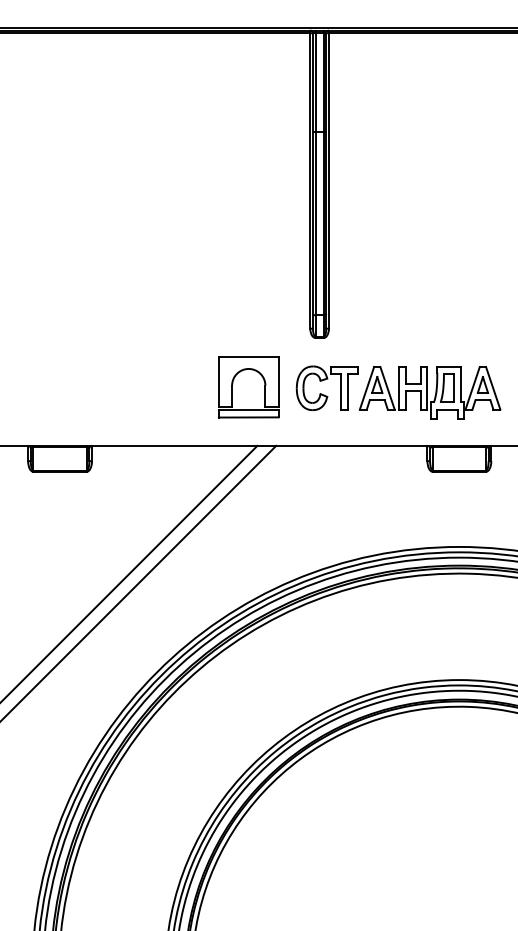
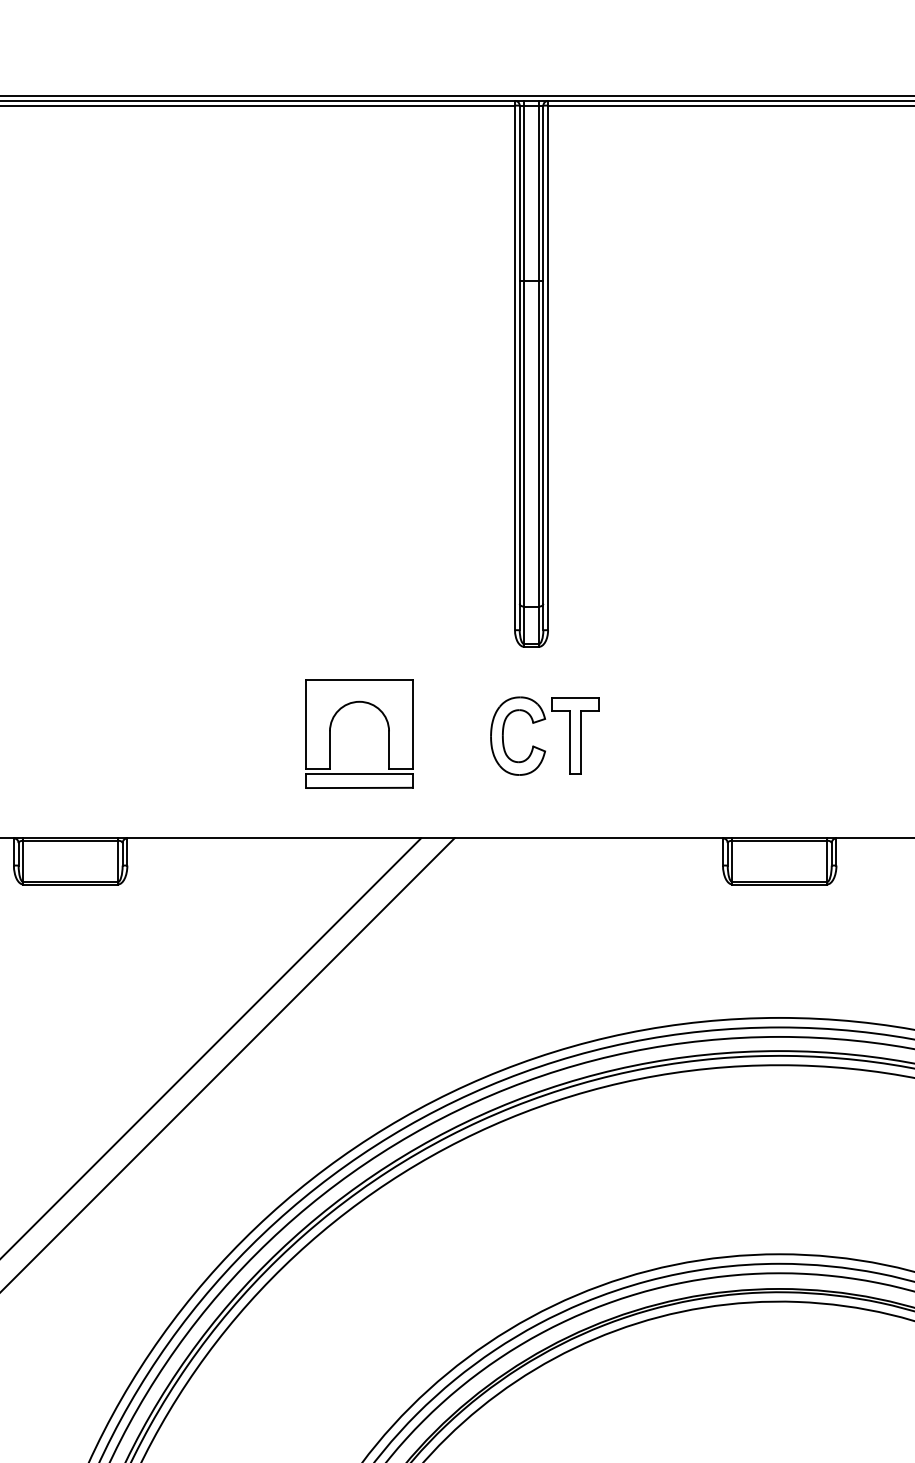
part: (233, 383) -> (332, 727), moved
part: (430, 392) -> (728, 743), removed

